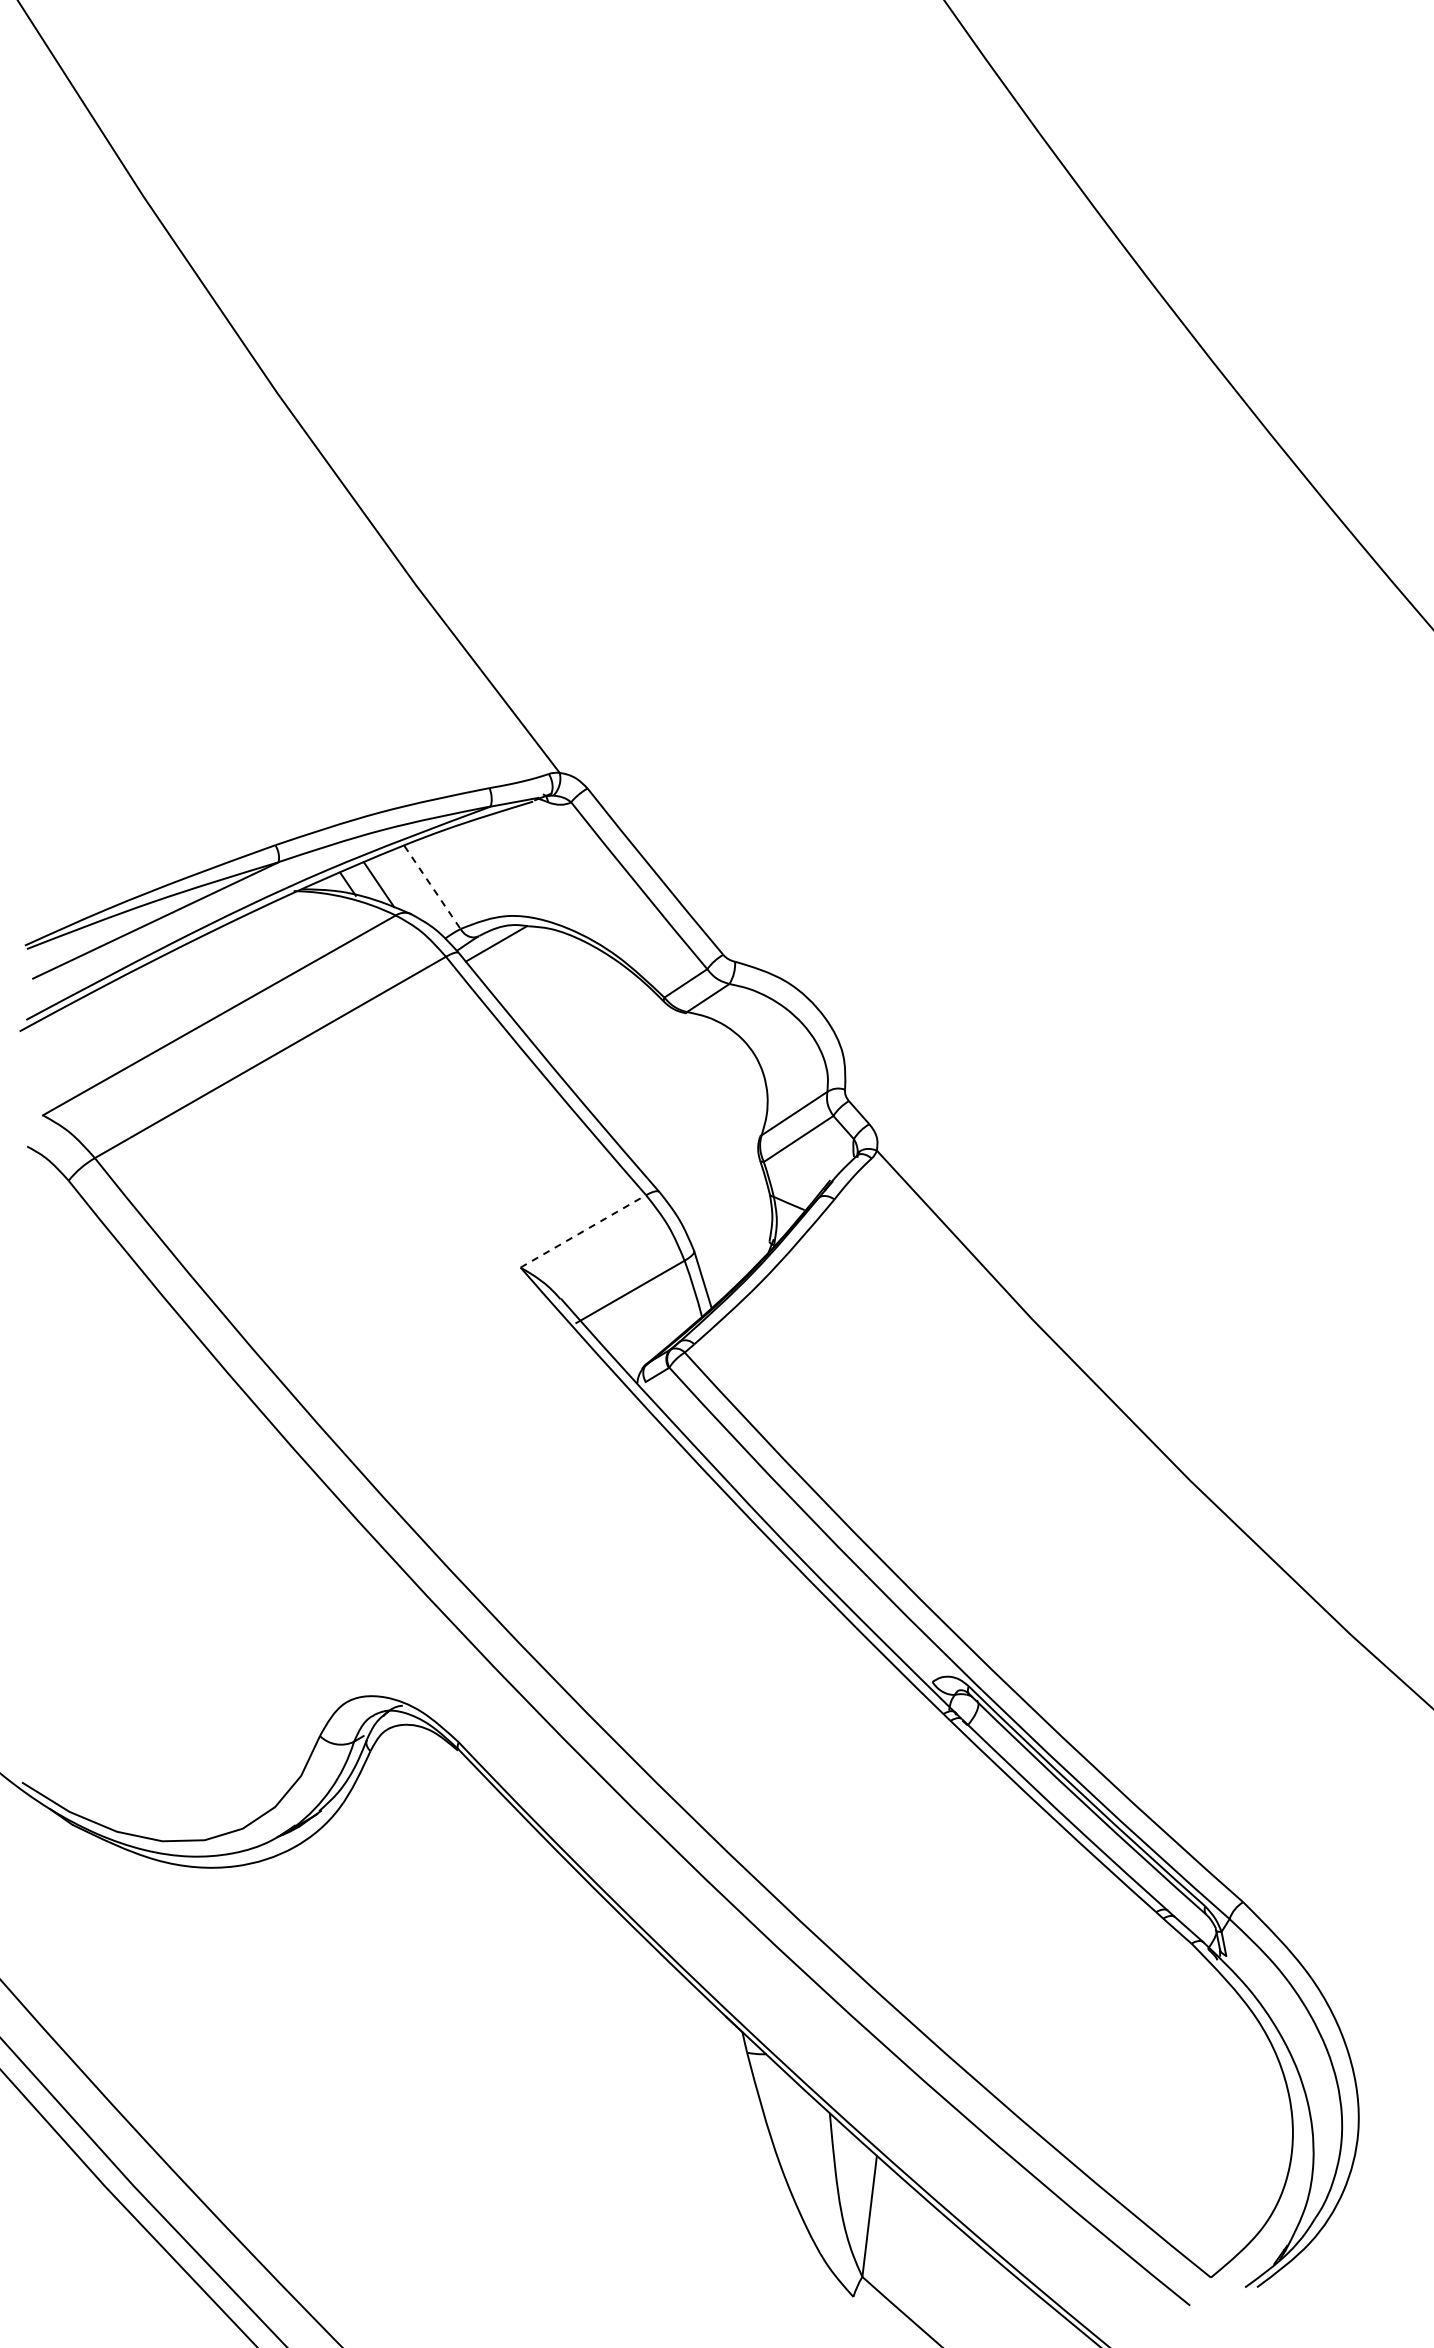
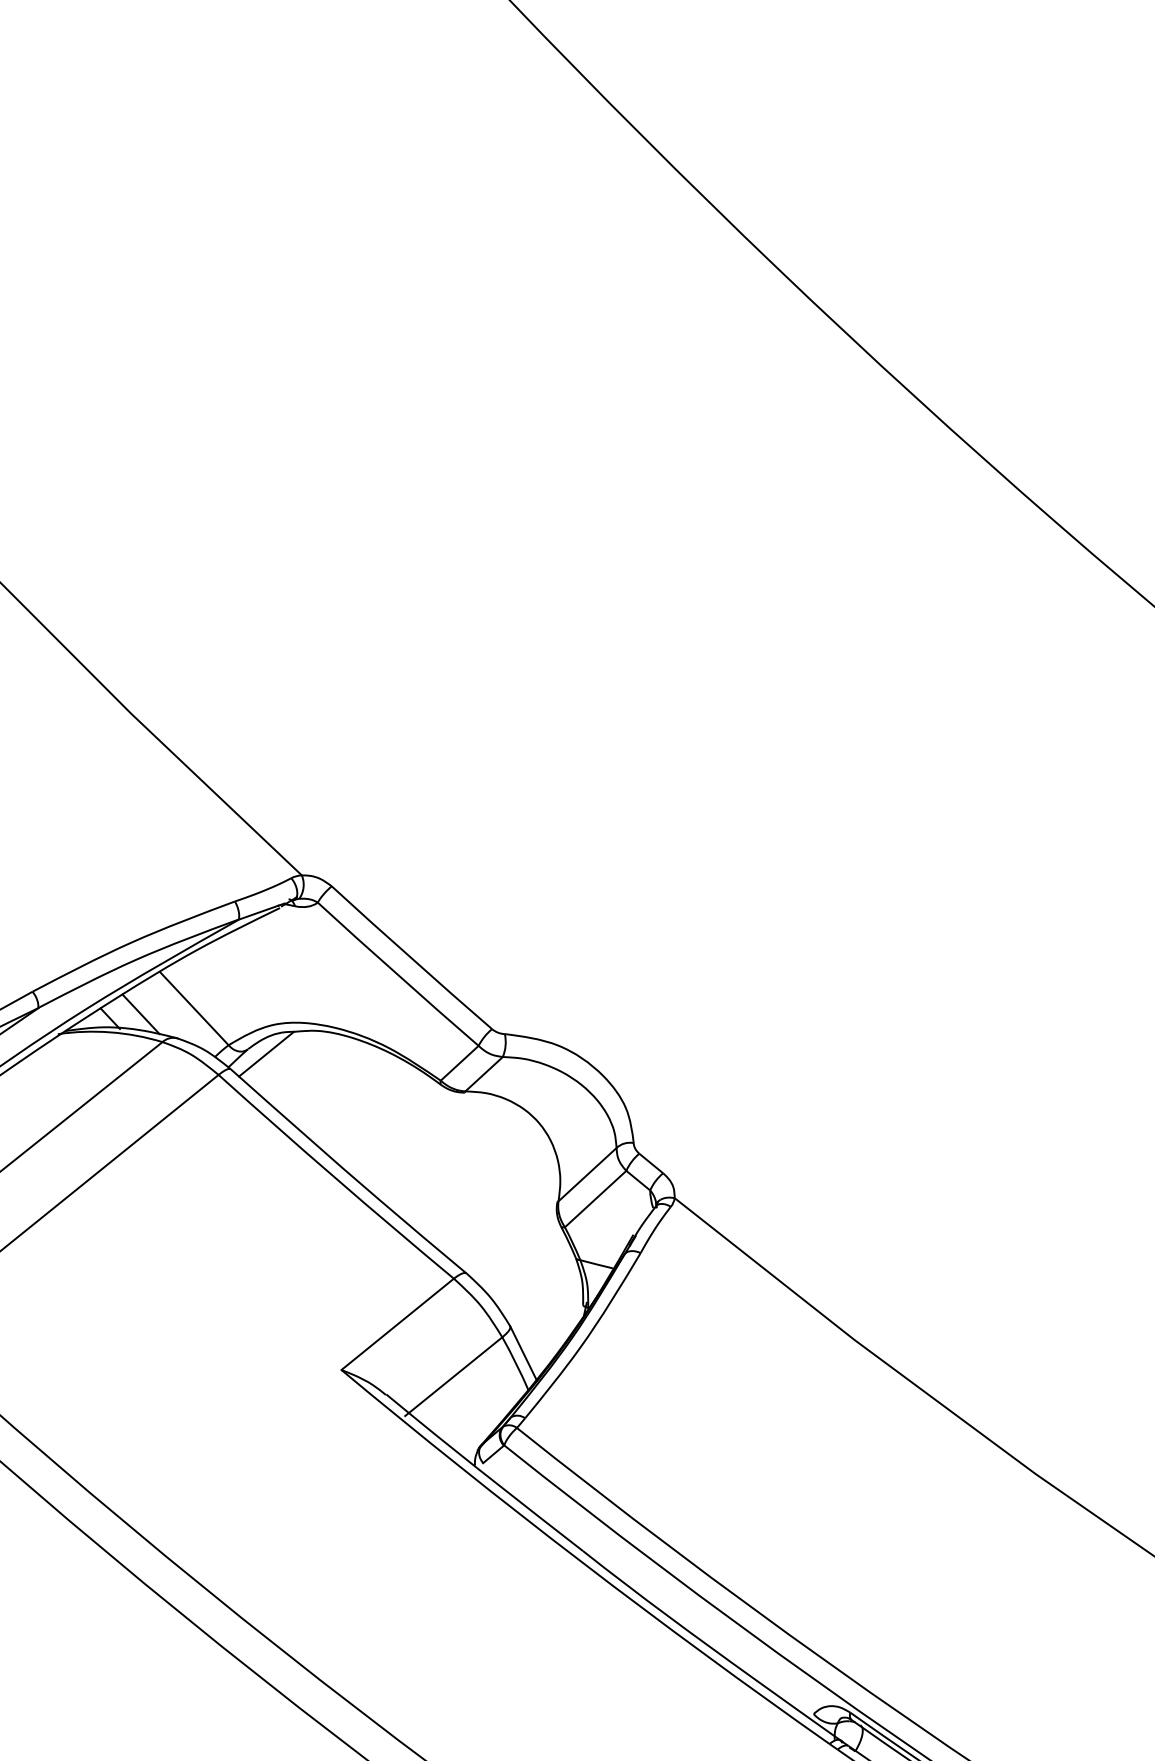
line: (432, 887) -> (194, 1008), dashed -> solid
line: (583, 1231) -> (397, 1324), dashed -> solid

